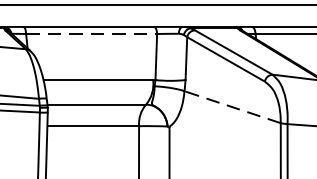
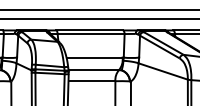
line: (92, 34) -> (91, 34), dashed -> solid
line: (233, 107) -> (163, 71), dashed -> solid

